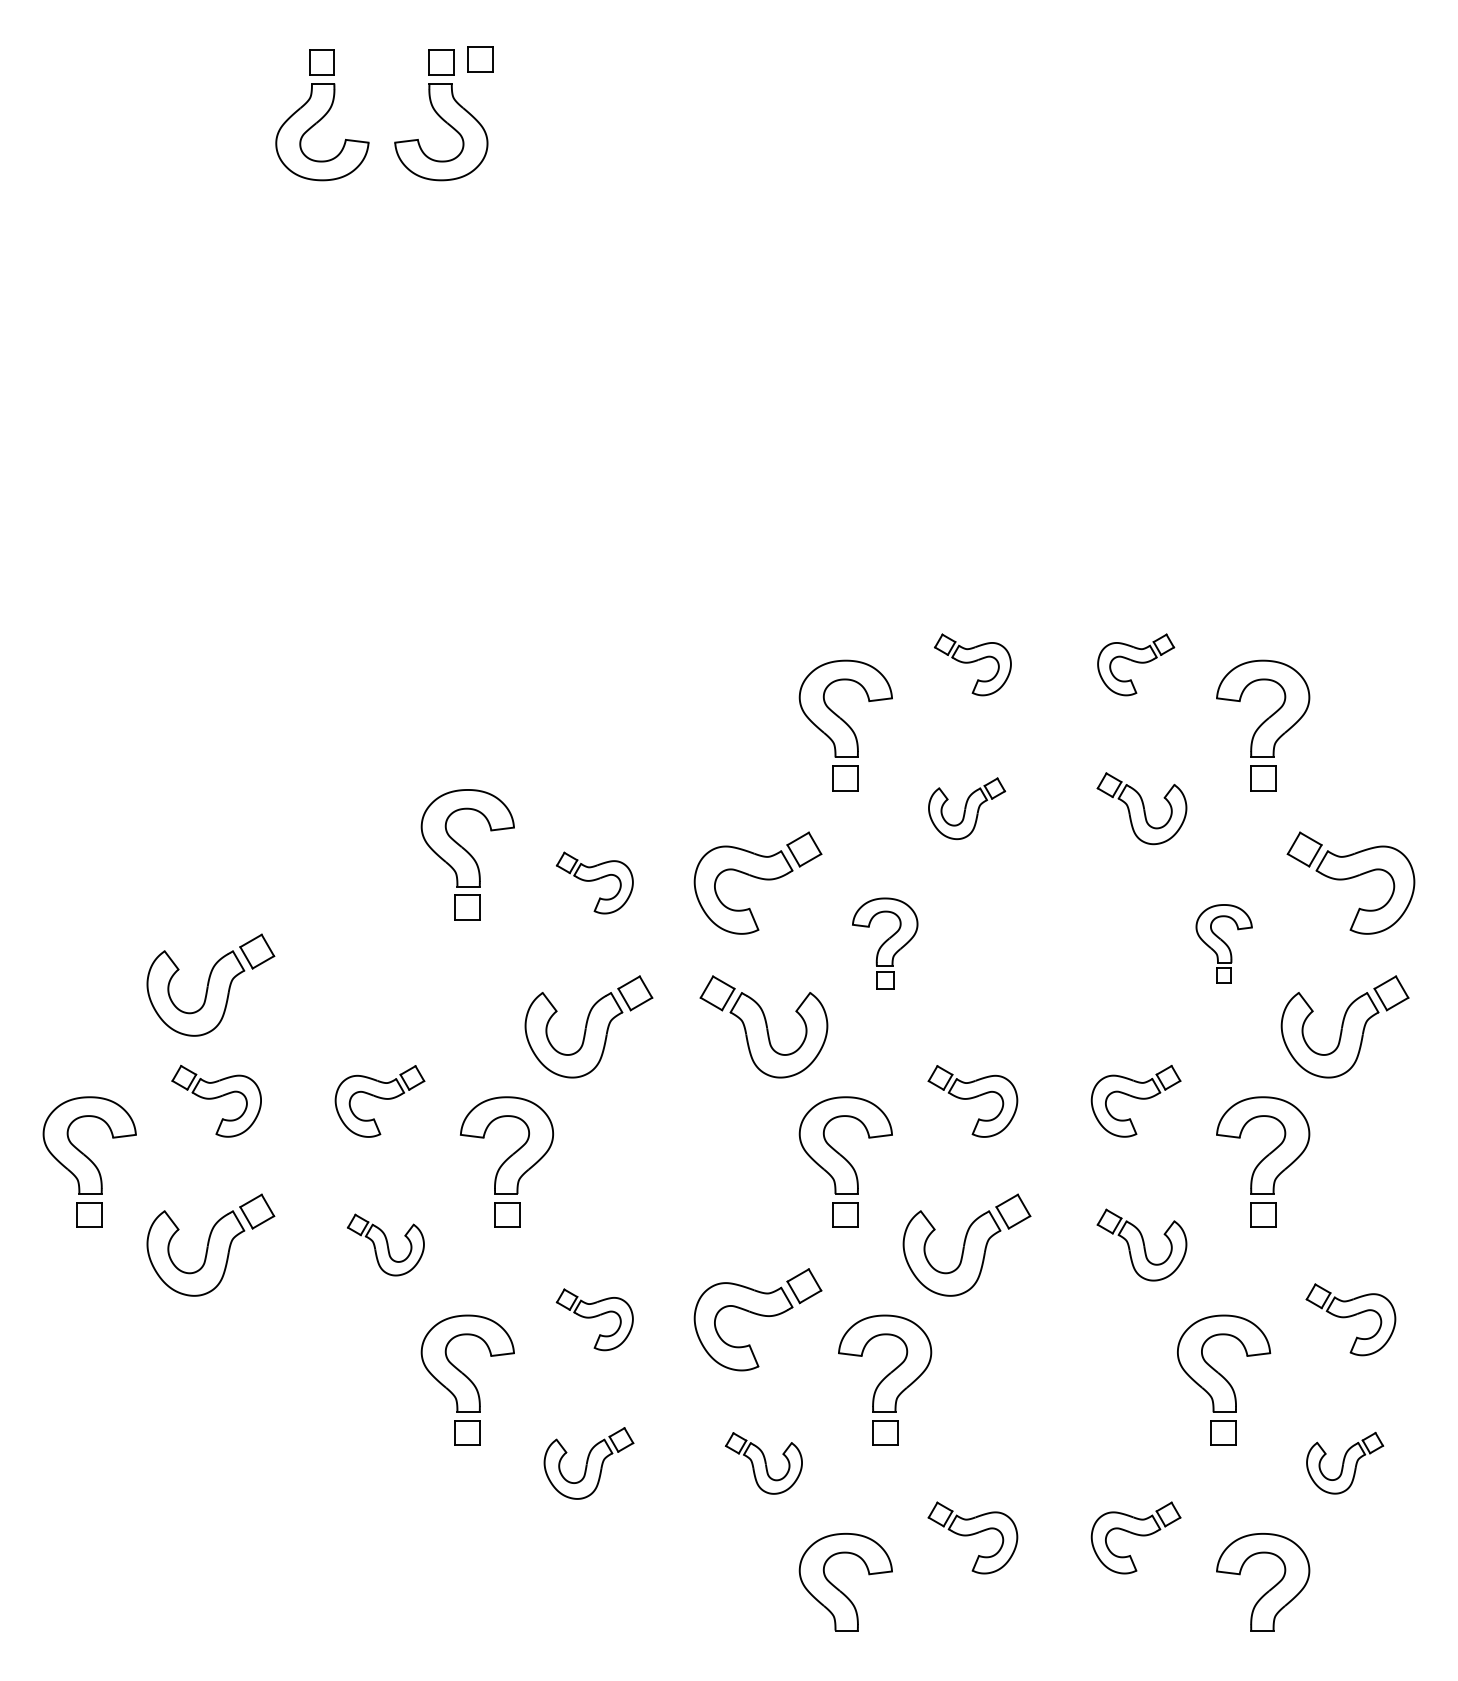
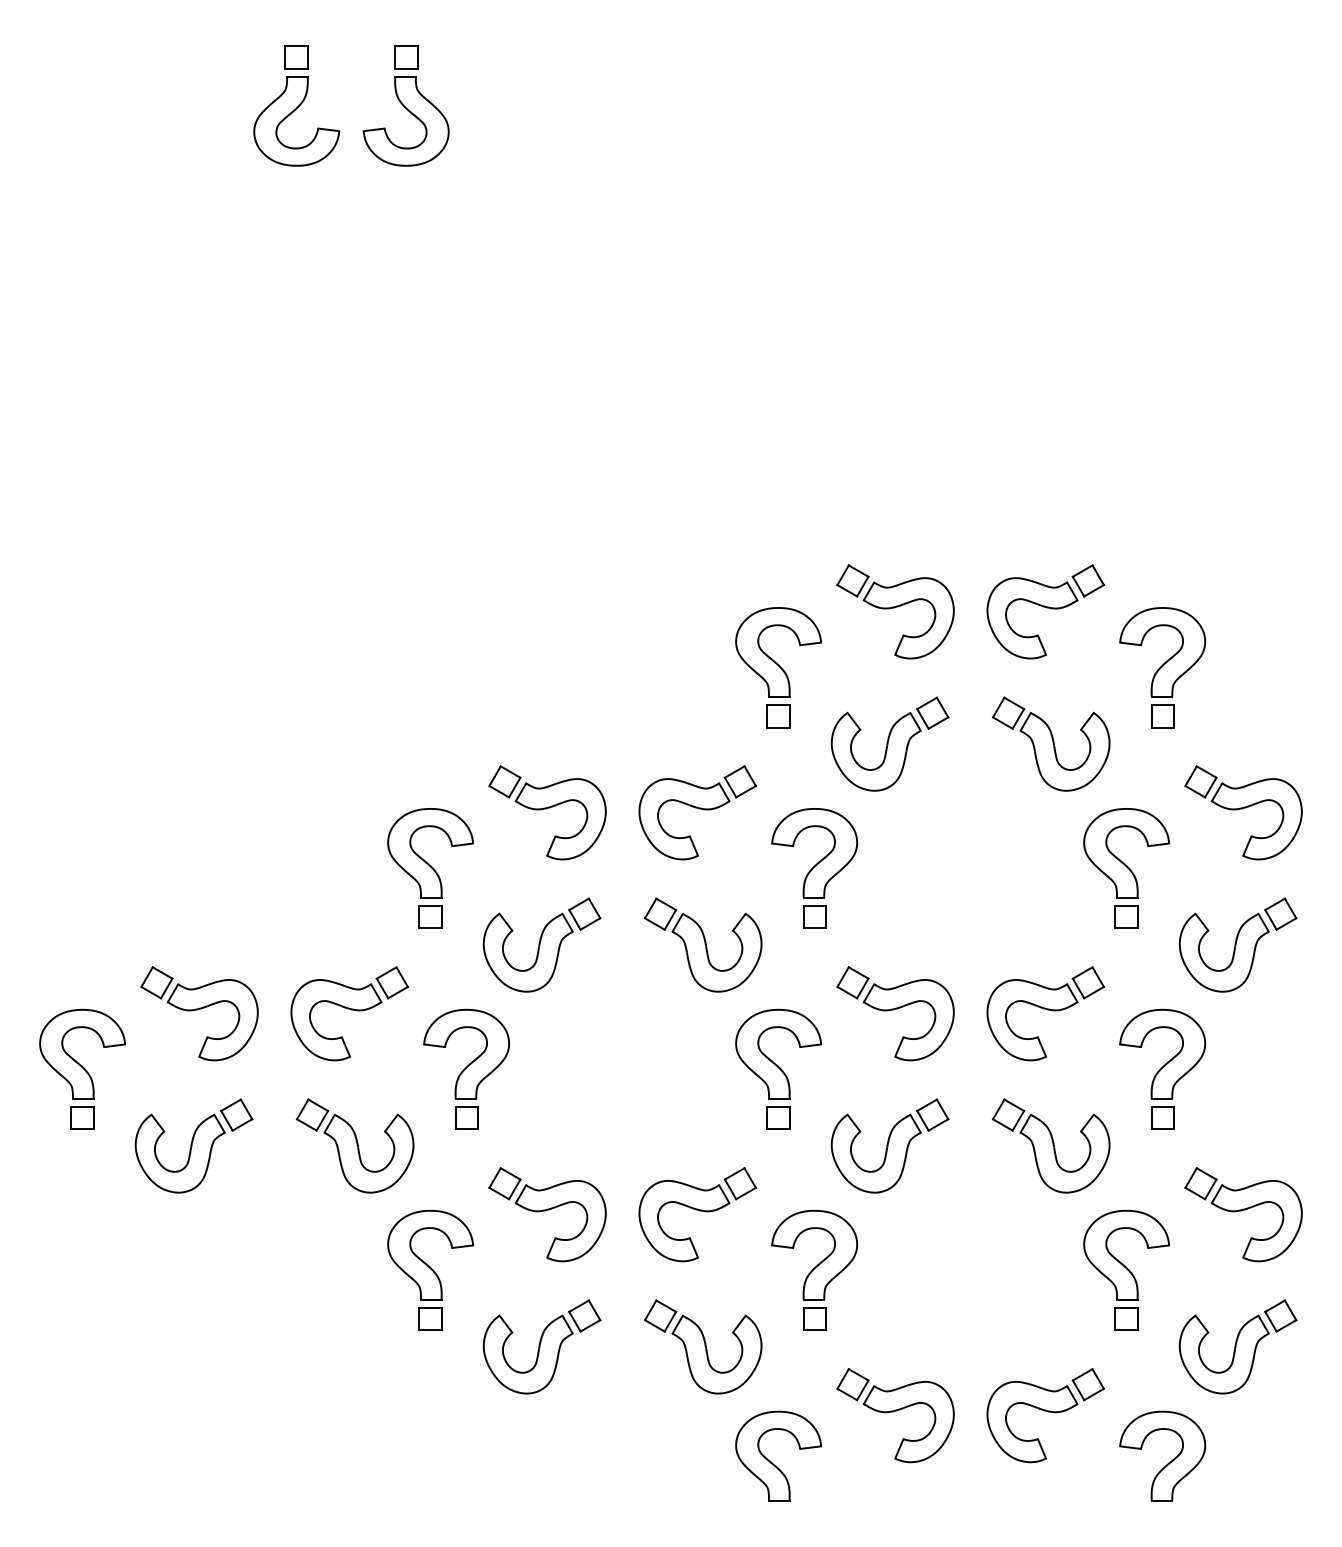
part: (480, 59) -> (442, 54), removed
part: (972, 664) -> (895, 611), size x1.67
part: (1135, 664) -> (1045, 611), size x1.67
part: (966, 808) -> (889, 744), size x1.67
part: (1141, 808) -> (1050, 744), size x1.43
part: (467, 854) -> (430, 868), moved
part: (594, 882) -> (547, 812), size x1.67
part: (885, 943) -> (815, 868), size x1.43
part: (1224, 943) -> (1127, 868), size x1.67
part: (210, 984) -> (193, 906), removed
part: (216, 1100) -> (199, 1012), size x1.43
part: (1135, 1100) -> (1045, 1012), size x1.43
part: (379, 1101) -> (349, 1013), size x1.43
part: (972, 1101) -> (895, 1013), size x1.43
part: (385, 1244) -> (354, 1145), size x1.67
part: (1141, 1244) -> (1050, 1145), size x1.43
part: (594, 1319) -> (547, 1214), size x1.67
part: (1350, 1319) -> (1243, 1214), size x1.43
part: (1344, 1462) -> (1237, 1346), size x1.67
part: (588, 1463) -> (541, 1346), size x1.43
part: (763, 1463) -> (702, 1346), size x1.67
part: (972, 1537) -> (895, 1415), size x1.43
part: (1135, 1537) -> (1045, 1415), size x1.43

